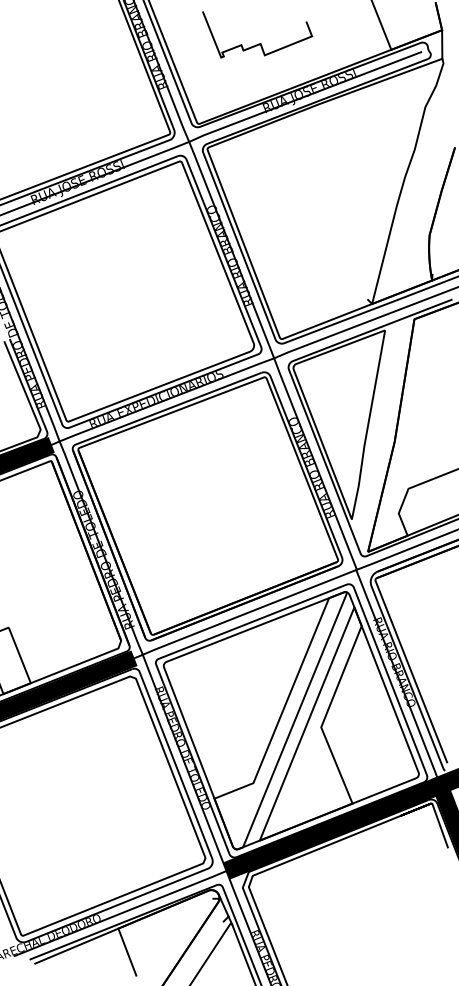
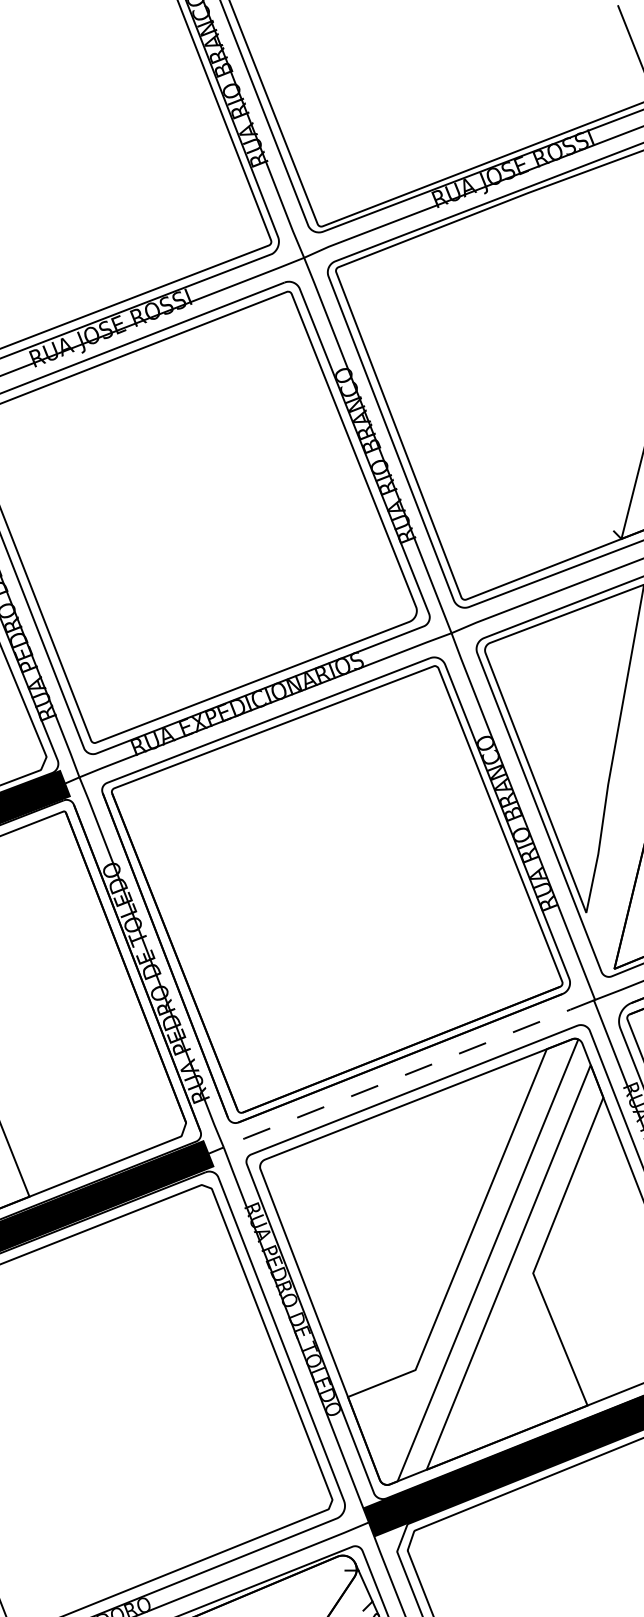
curve: (258, 43) -> (424, 87), removed
line: (248, 612) -> (407, 1074), solid -> dashed

